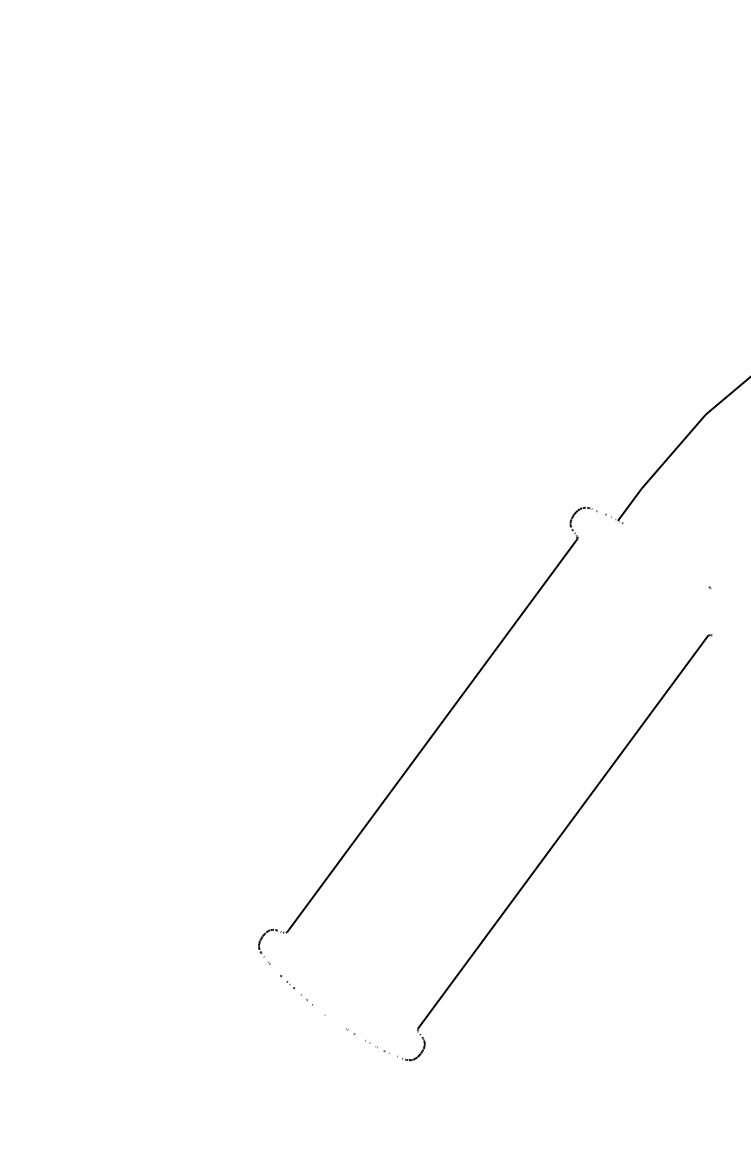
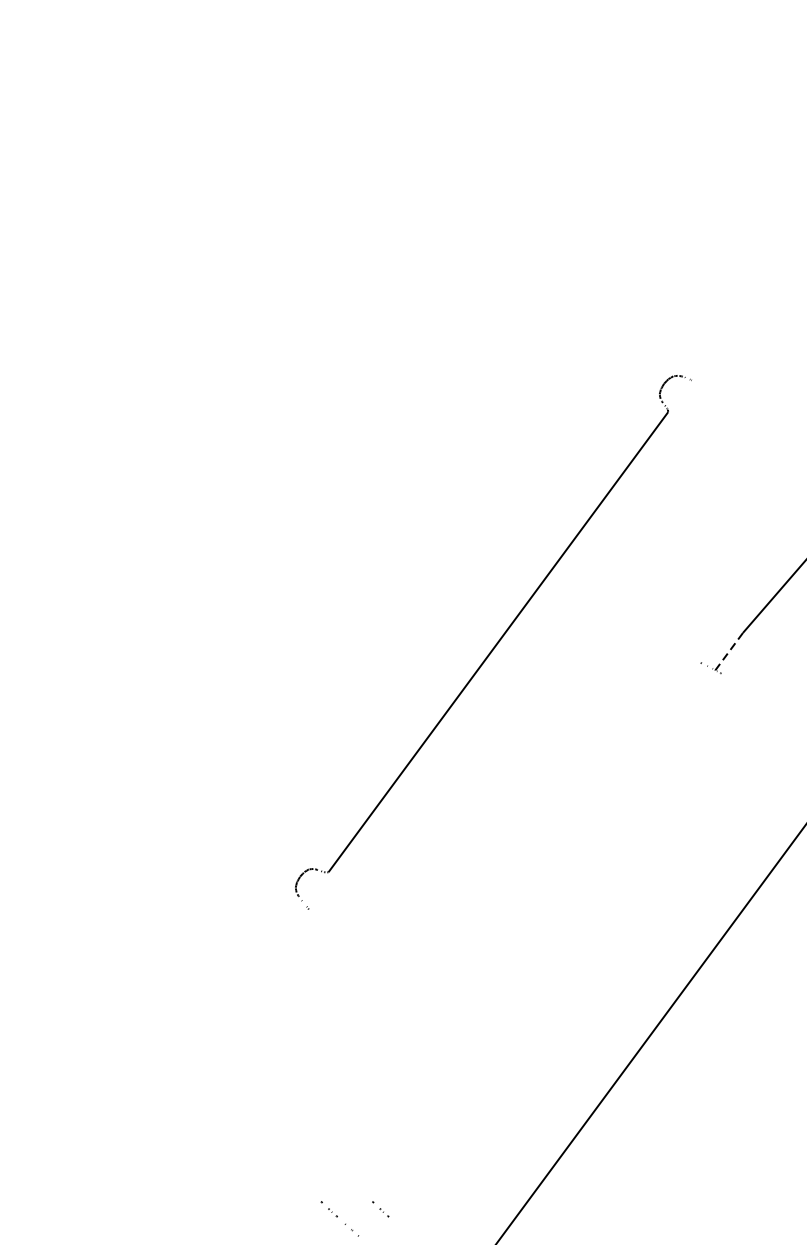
line: (629, 504) -> (728, 651), solid -> dashed
part: (427, 735) -> (492, 641), moved
part: (331, 982) -> (380, 1209), added

